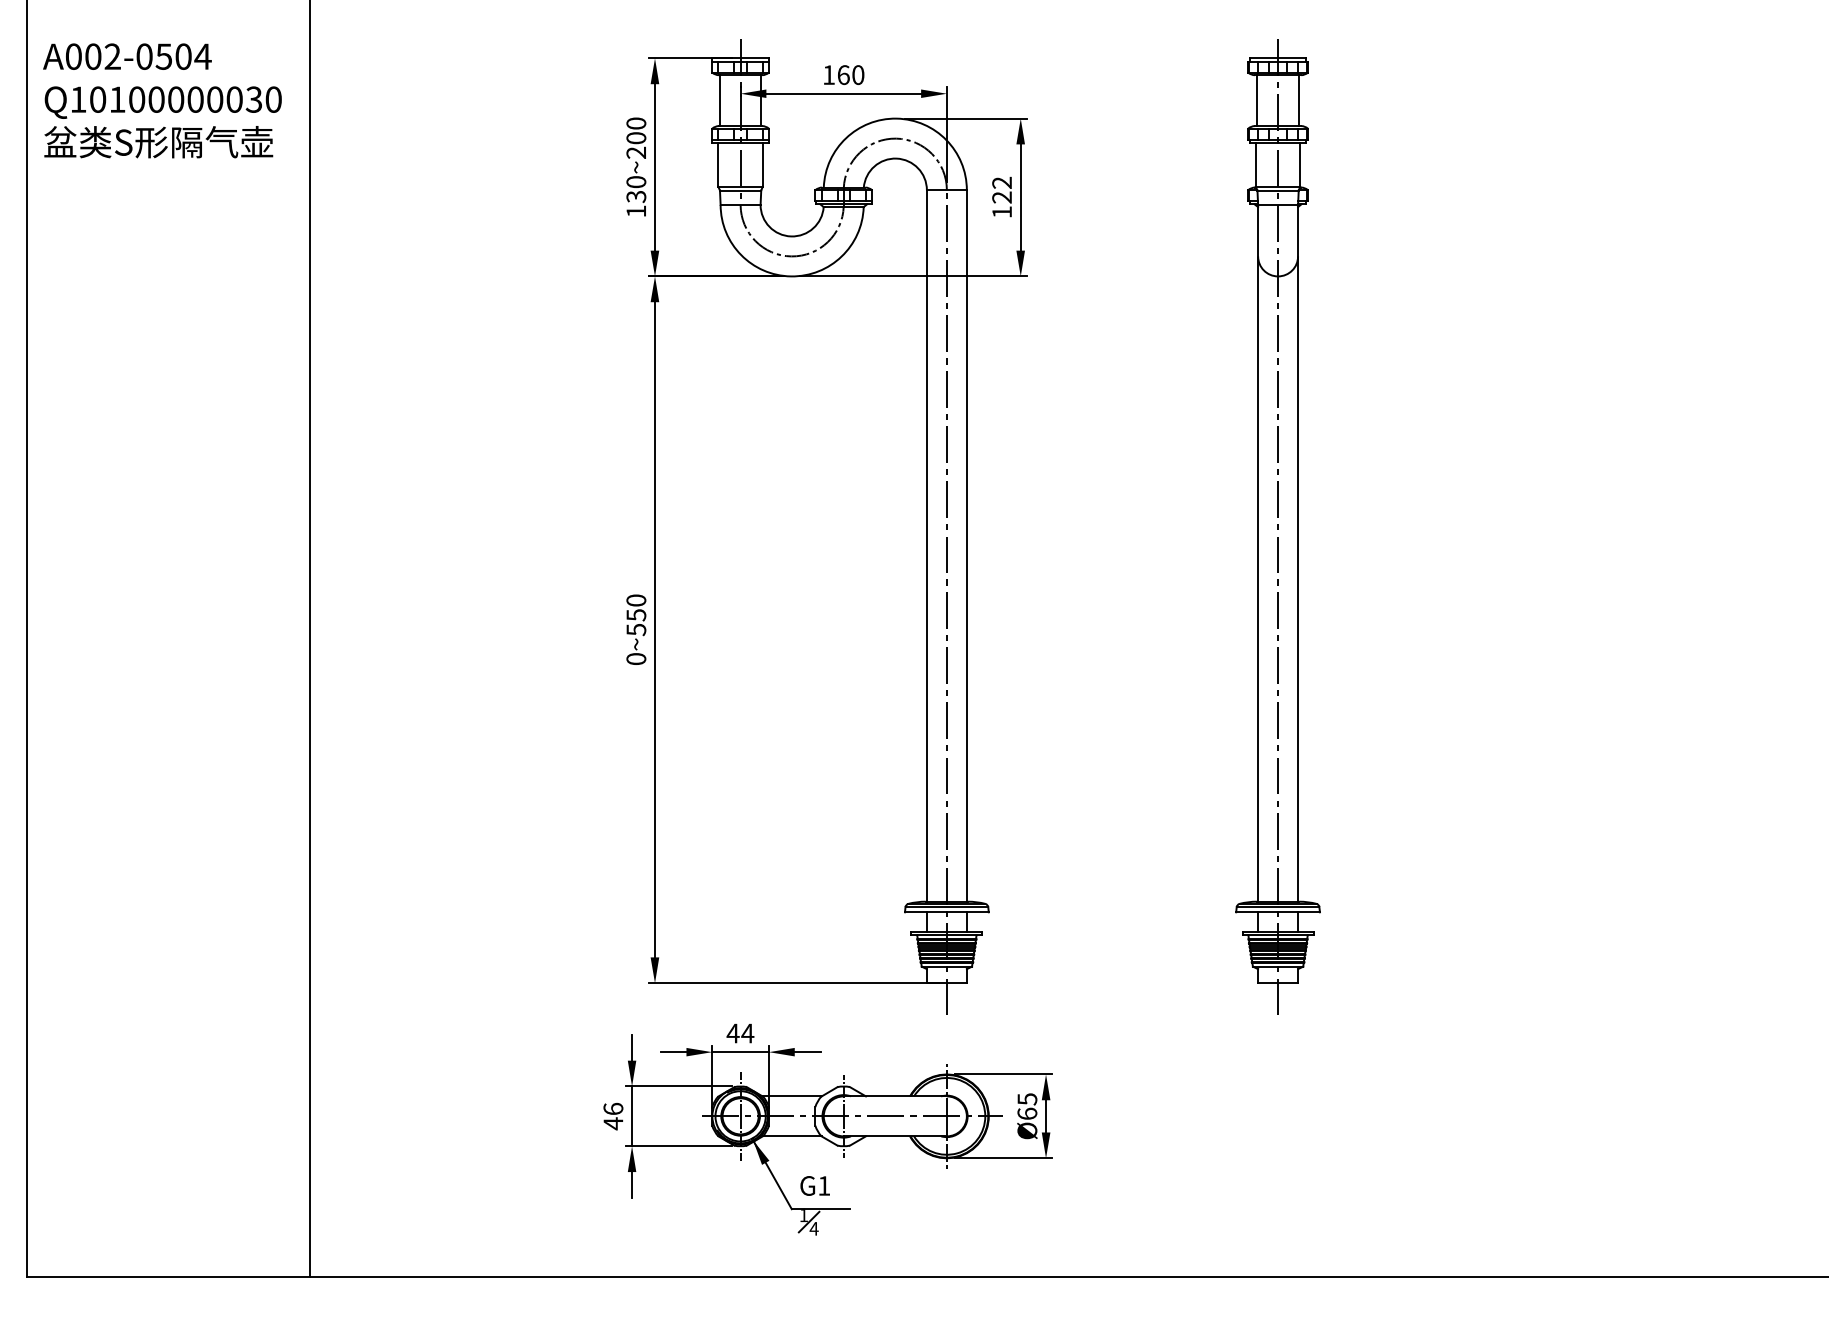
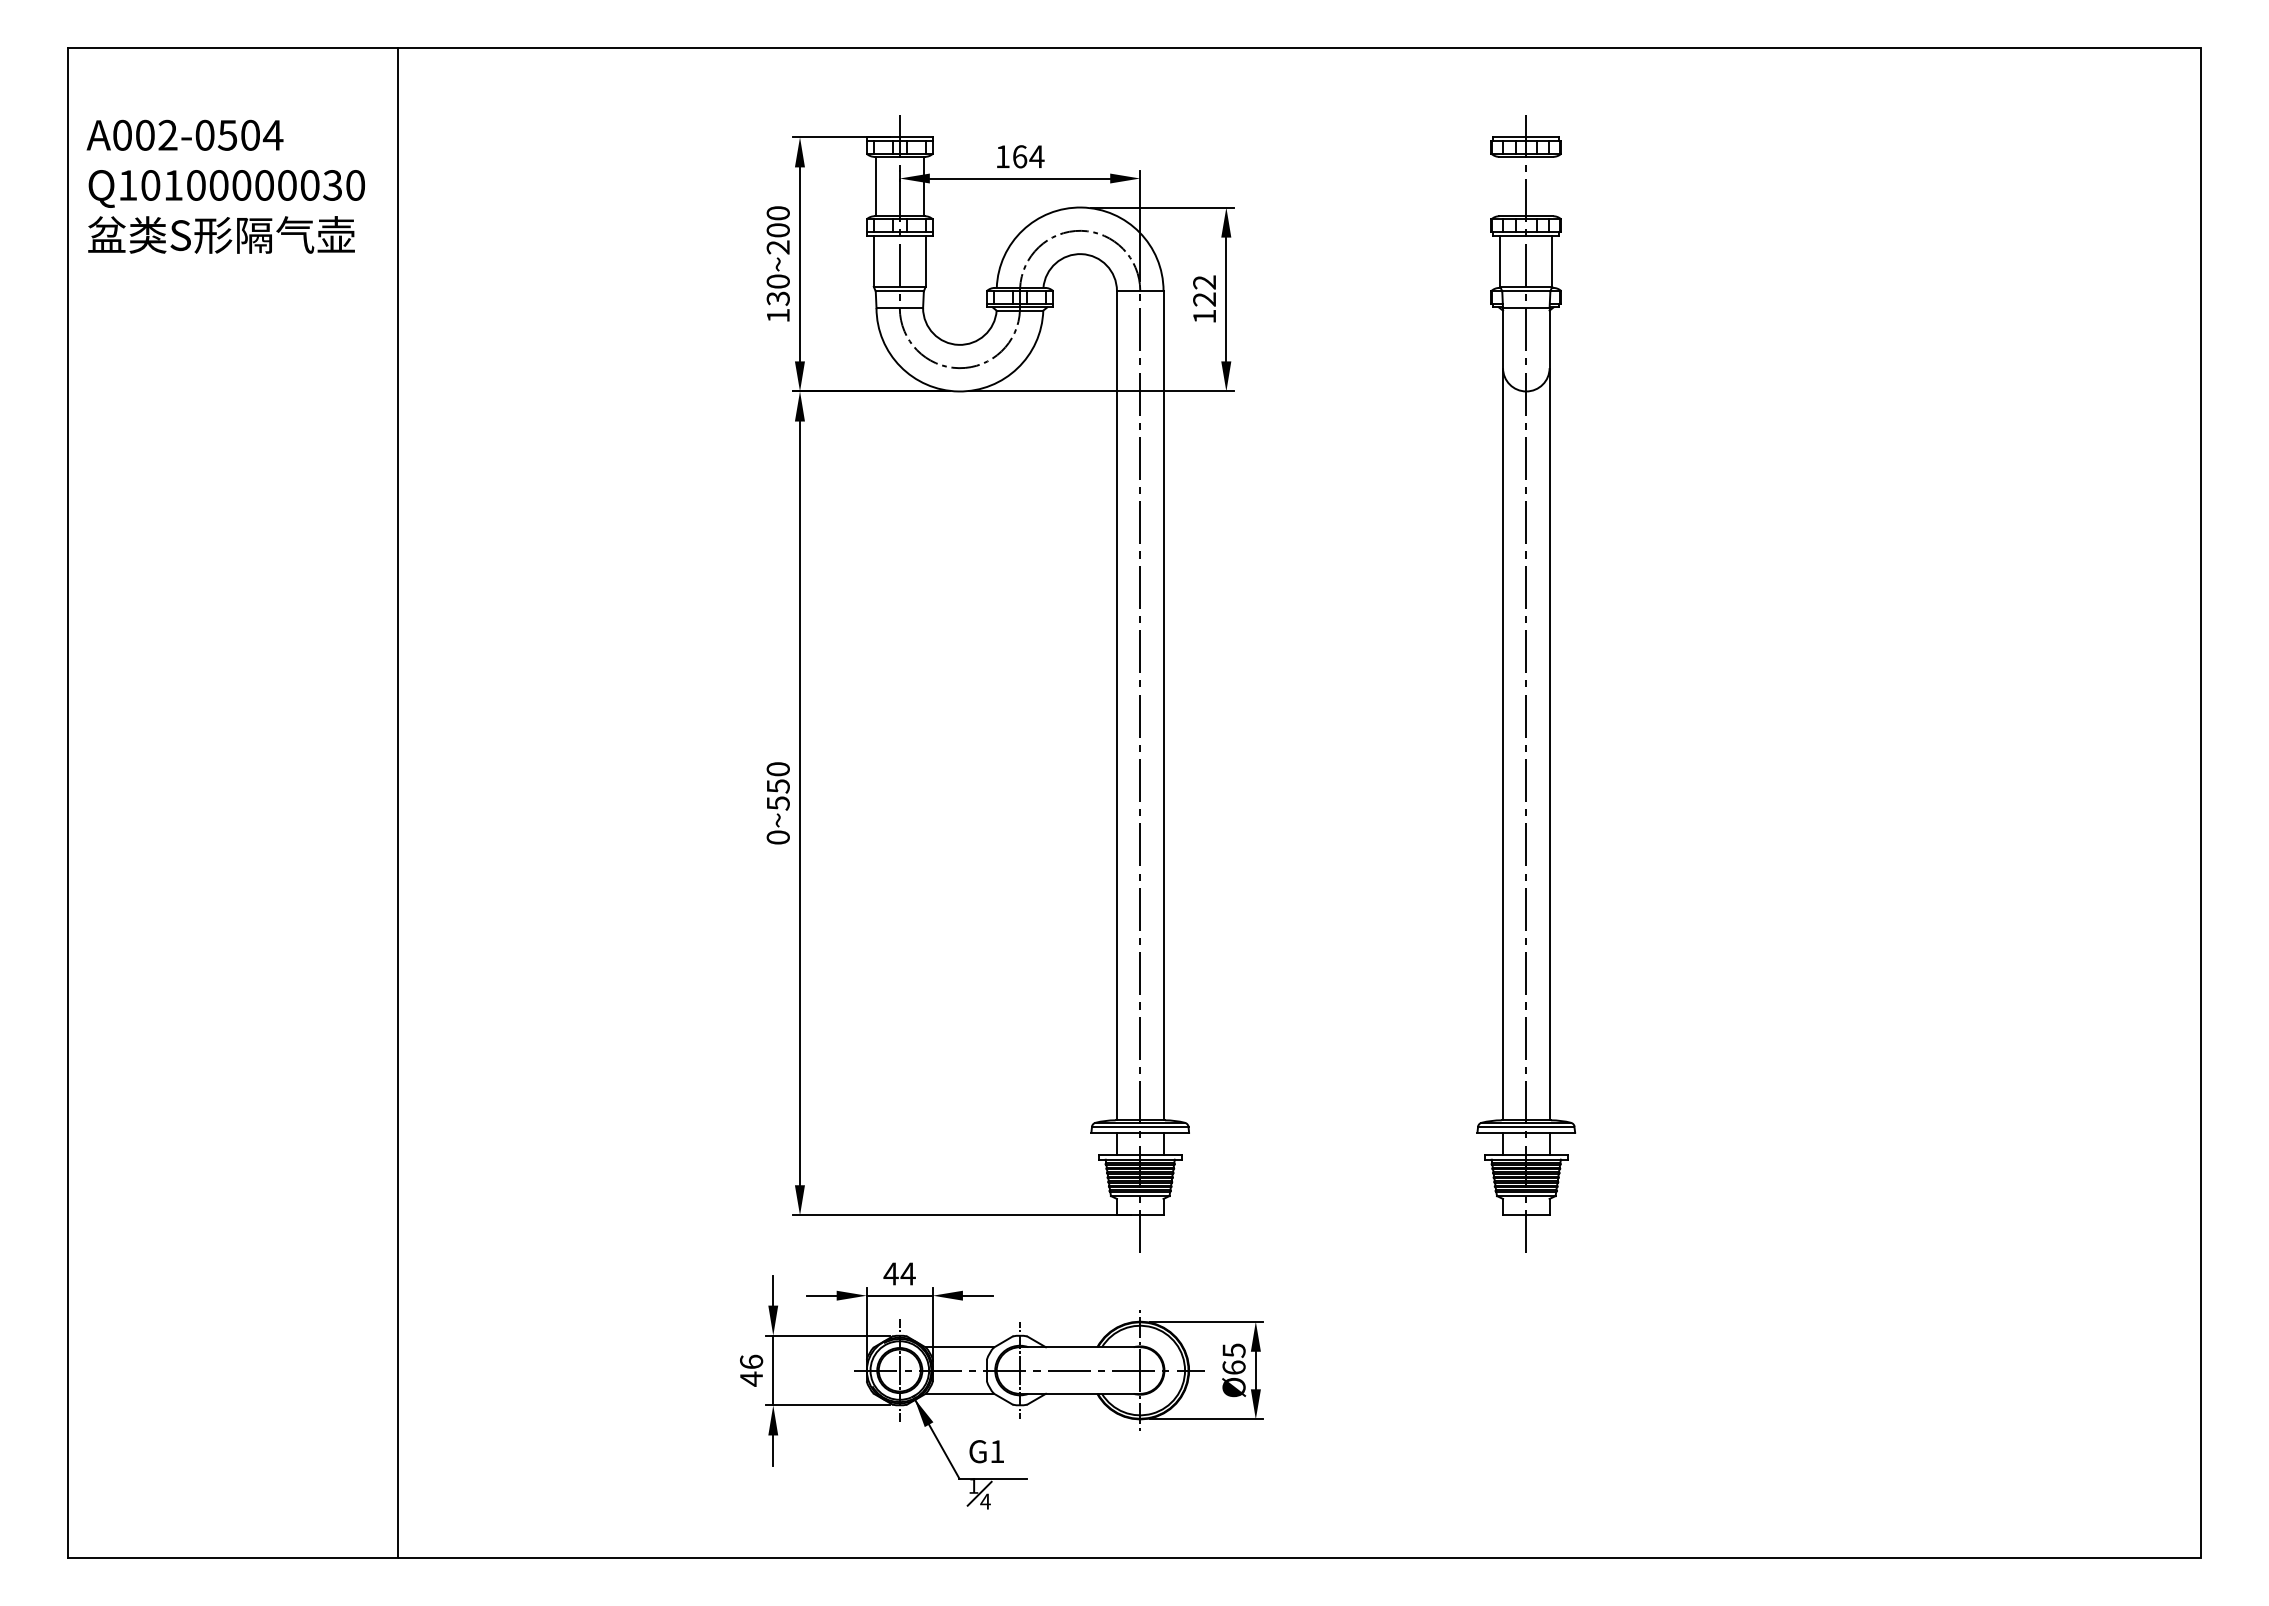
text: (857, 74) -> (1036, 156), 160 -> 164
line: (1257, 100) -> (1502, 186), removed
line: (1298, 100) -> (1550, 186), removed

